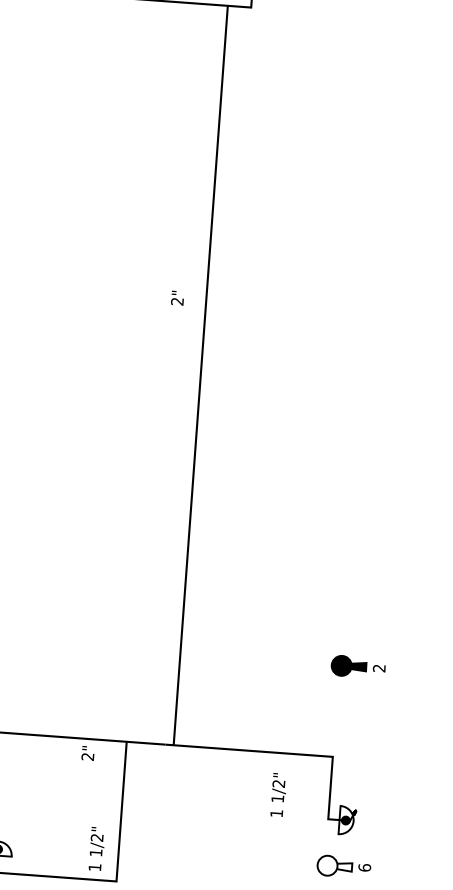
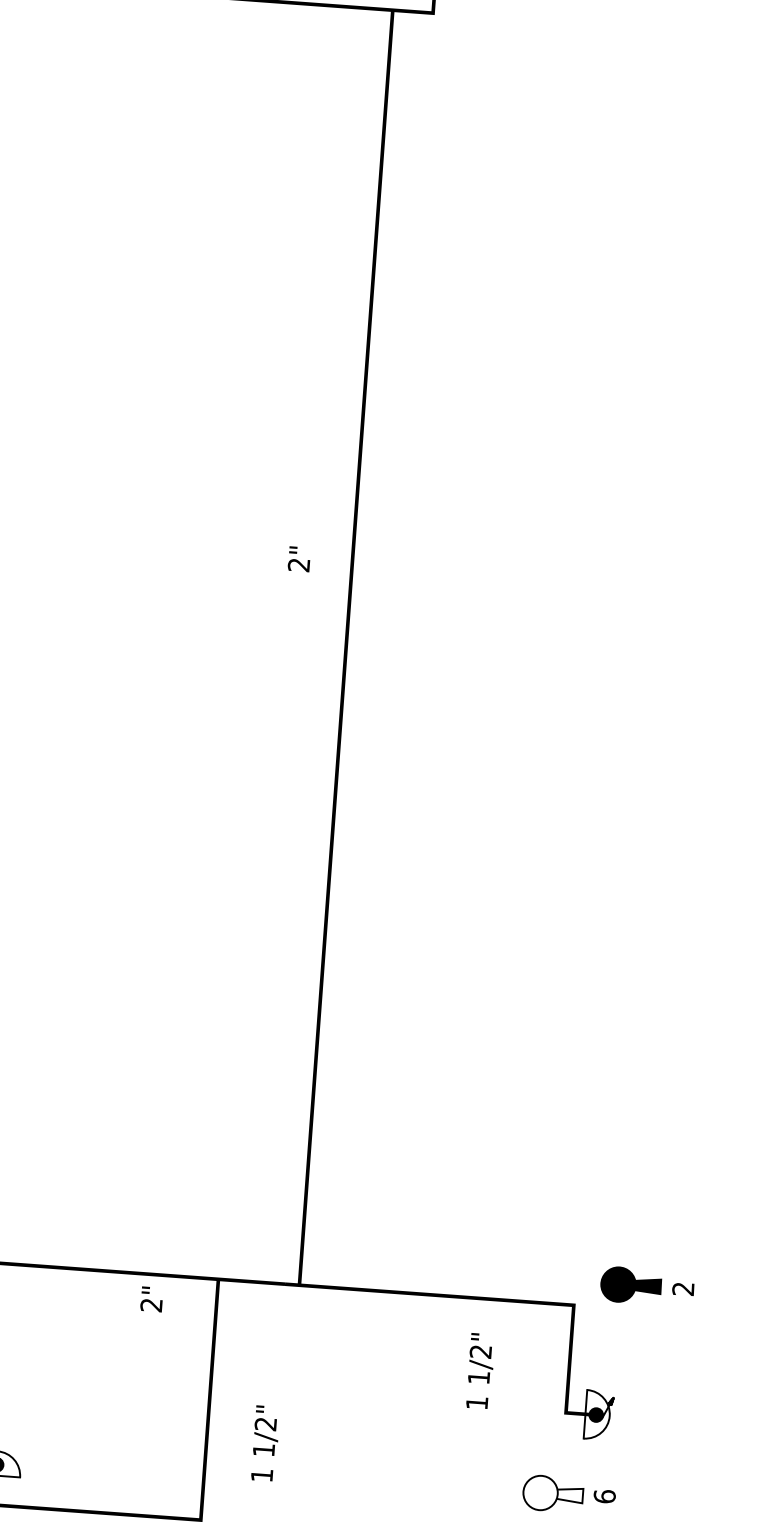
text: (177, 297) -> (299, 557), moved
part: (357, 665) -> (645, 1283), moved
text: (96, 848) -> (264, 1442), moved
part: (343, 865) -> (568, 1492), moved

